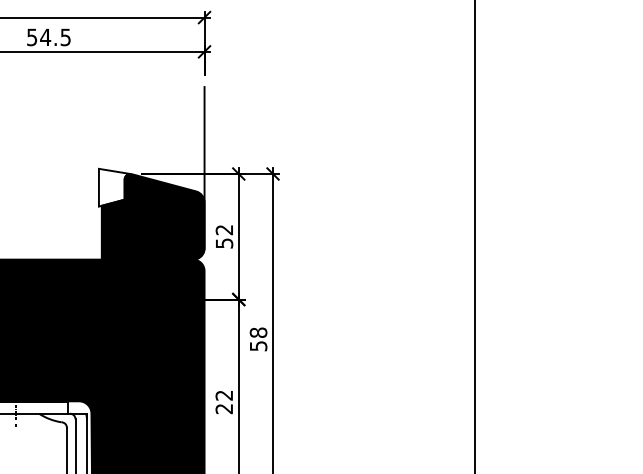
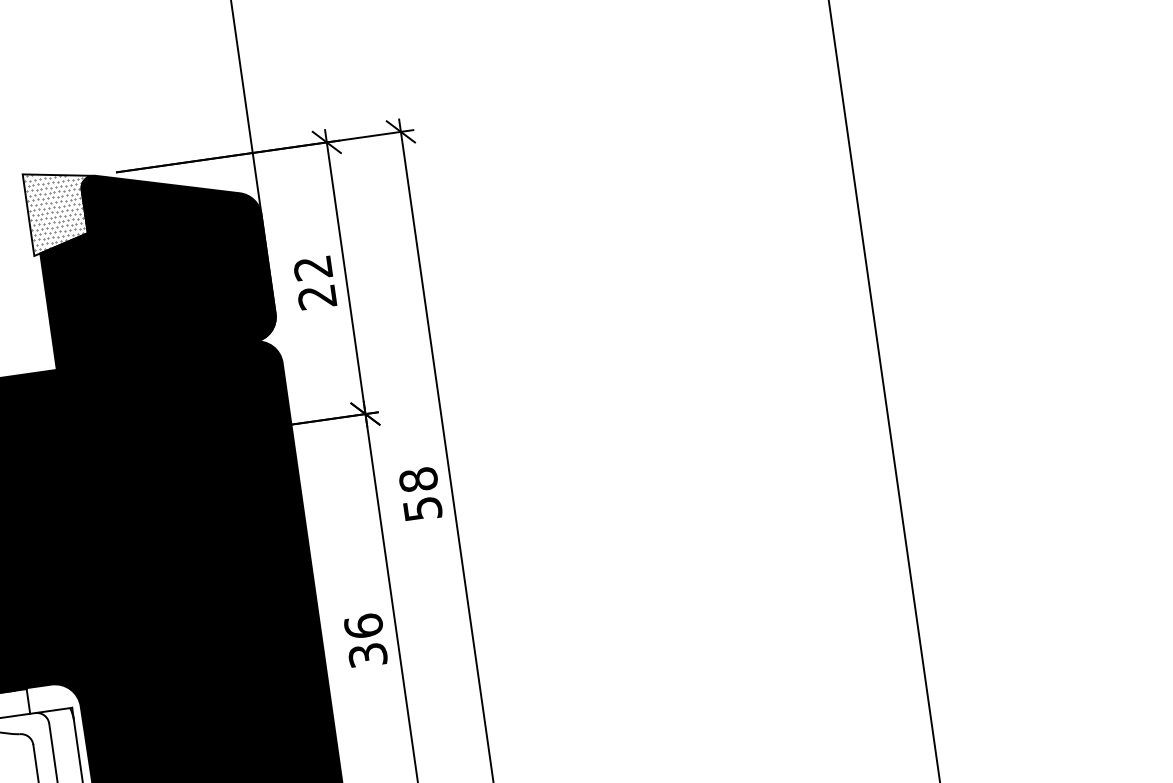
hatch: (113, 186) -> (59, 208), added
text: (224, 243) -> (317, 297), 52 -> 22
text: (224, 402) -> (366, 641), 22 -> 36

